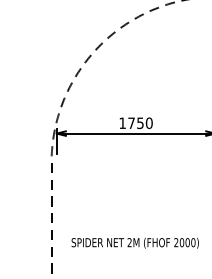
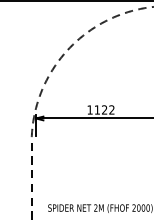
text: (140, 123) -> (104, 110), 1750 -> 1122

